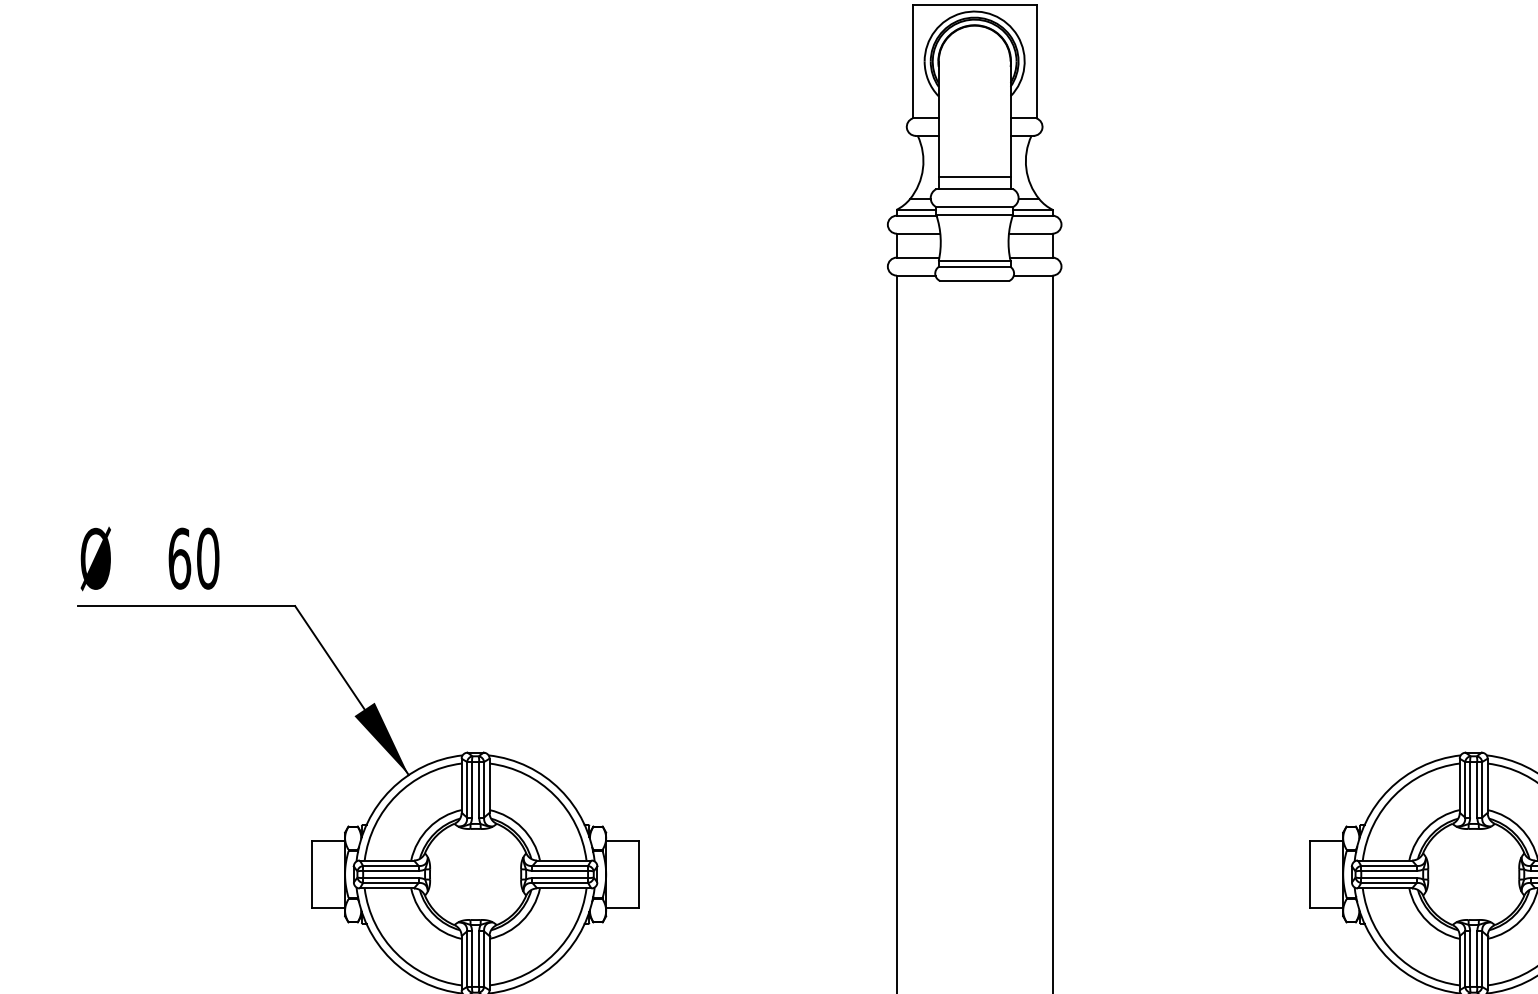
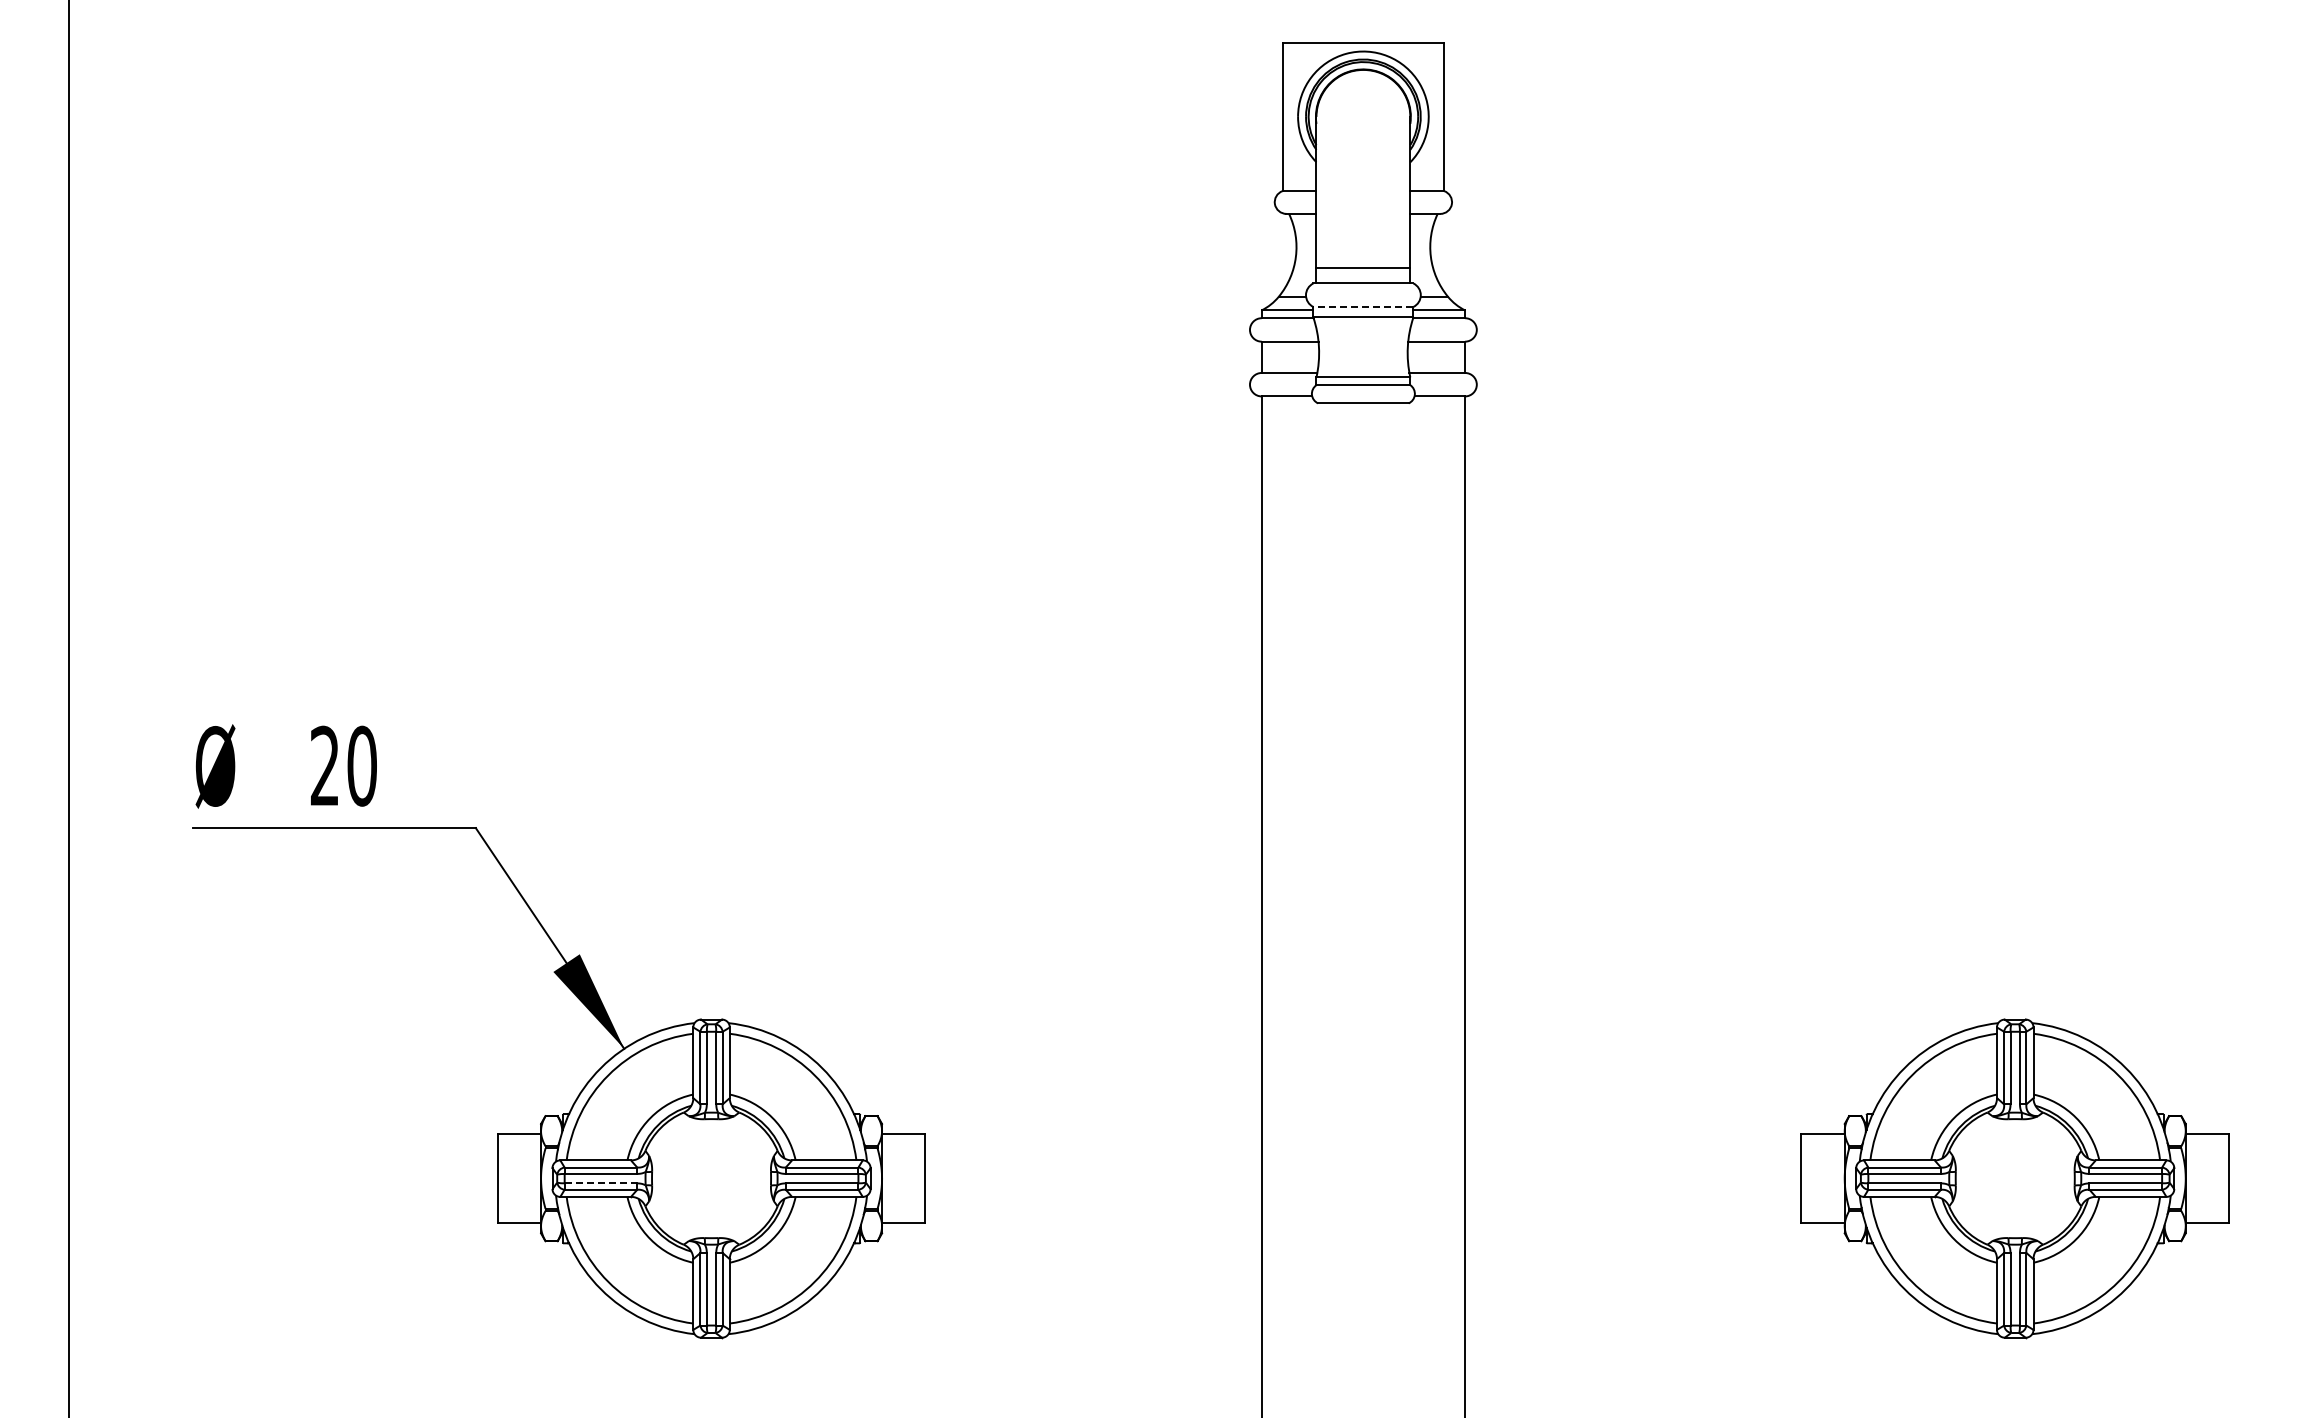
line: (973, 206) -> (1362, 306), solid -> dashed
text: (180, 558) -> (325, 765), 60 -> 20
line: (391, 878) -> (601, 1183), solid -> dashed

